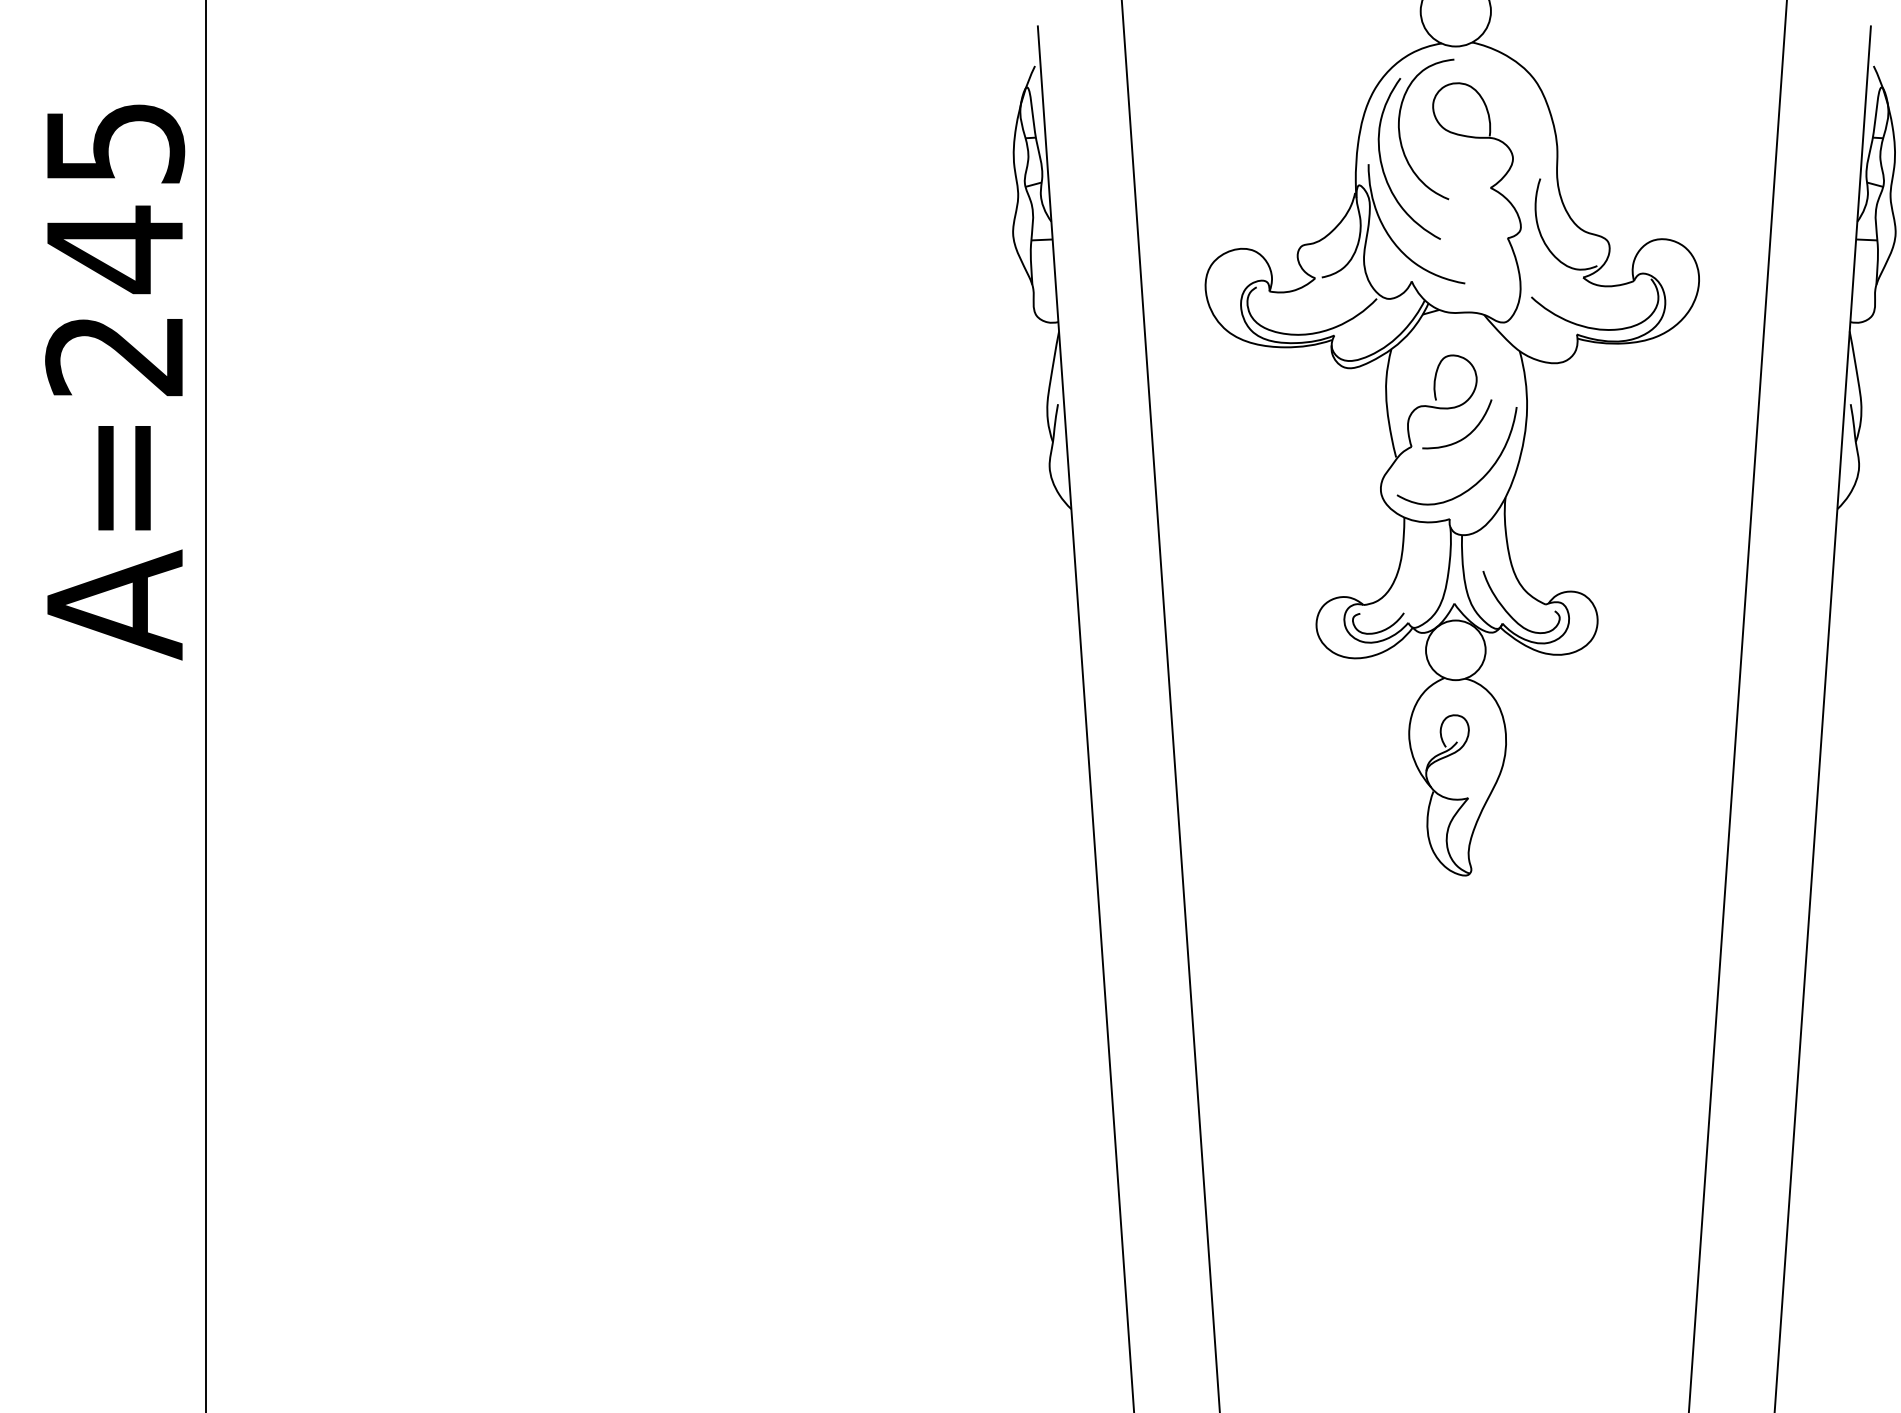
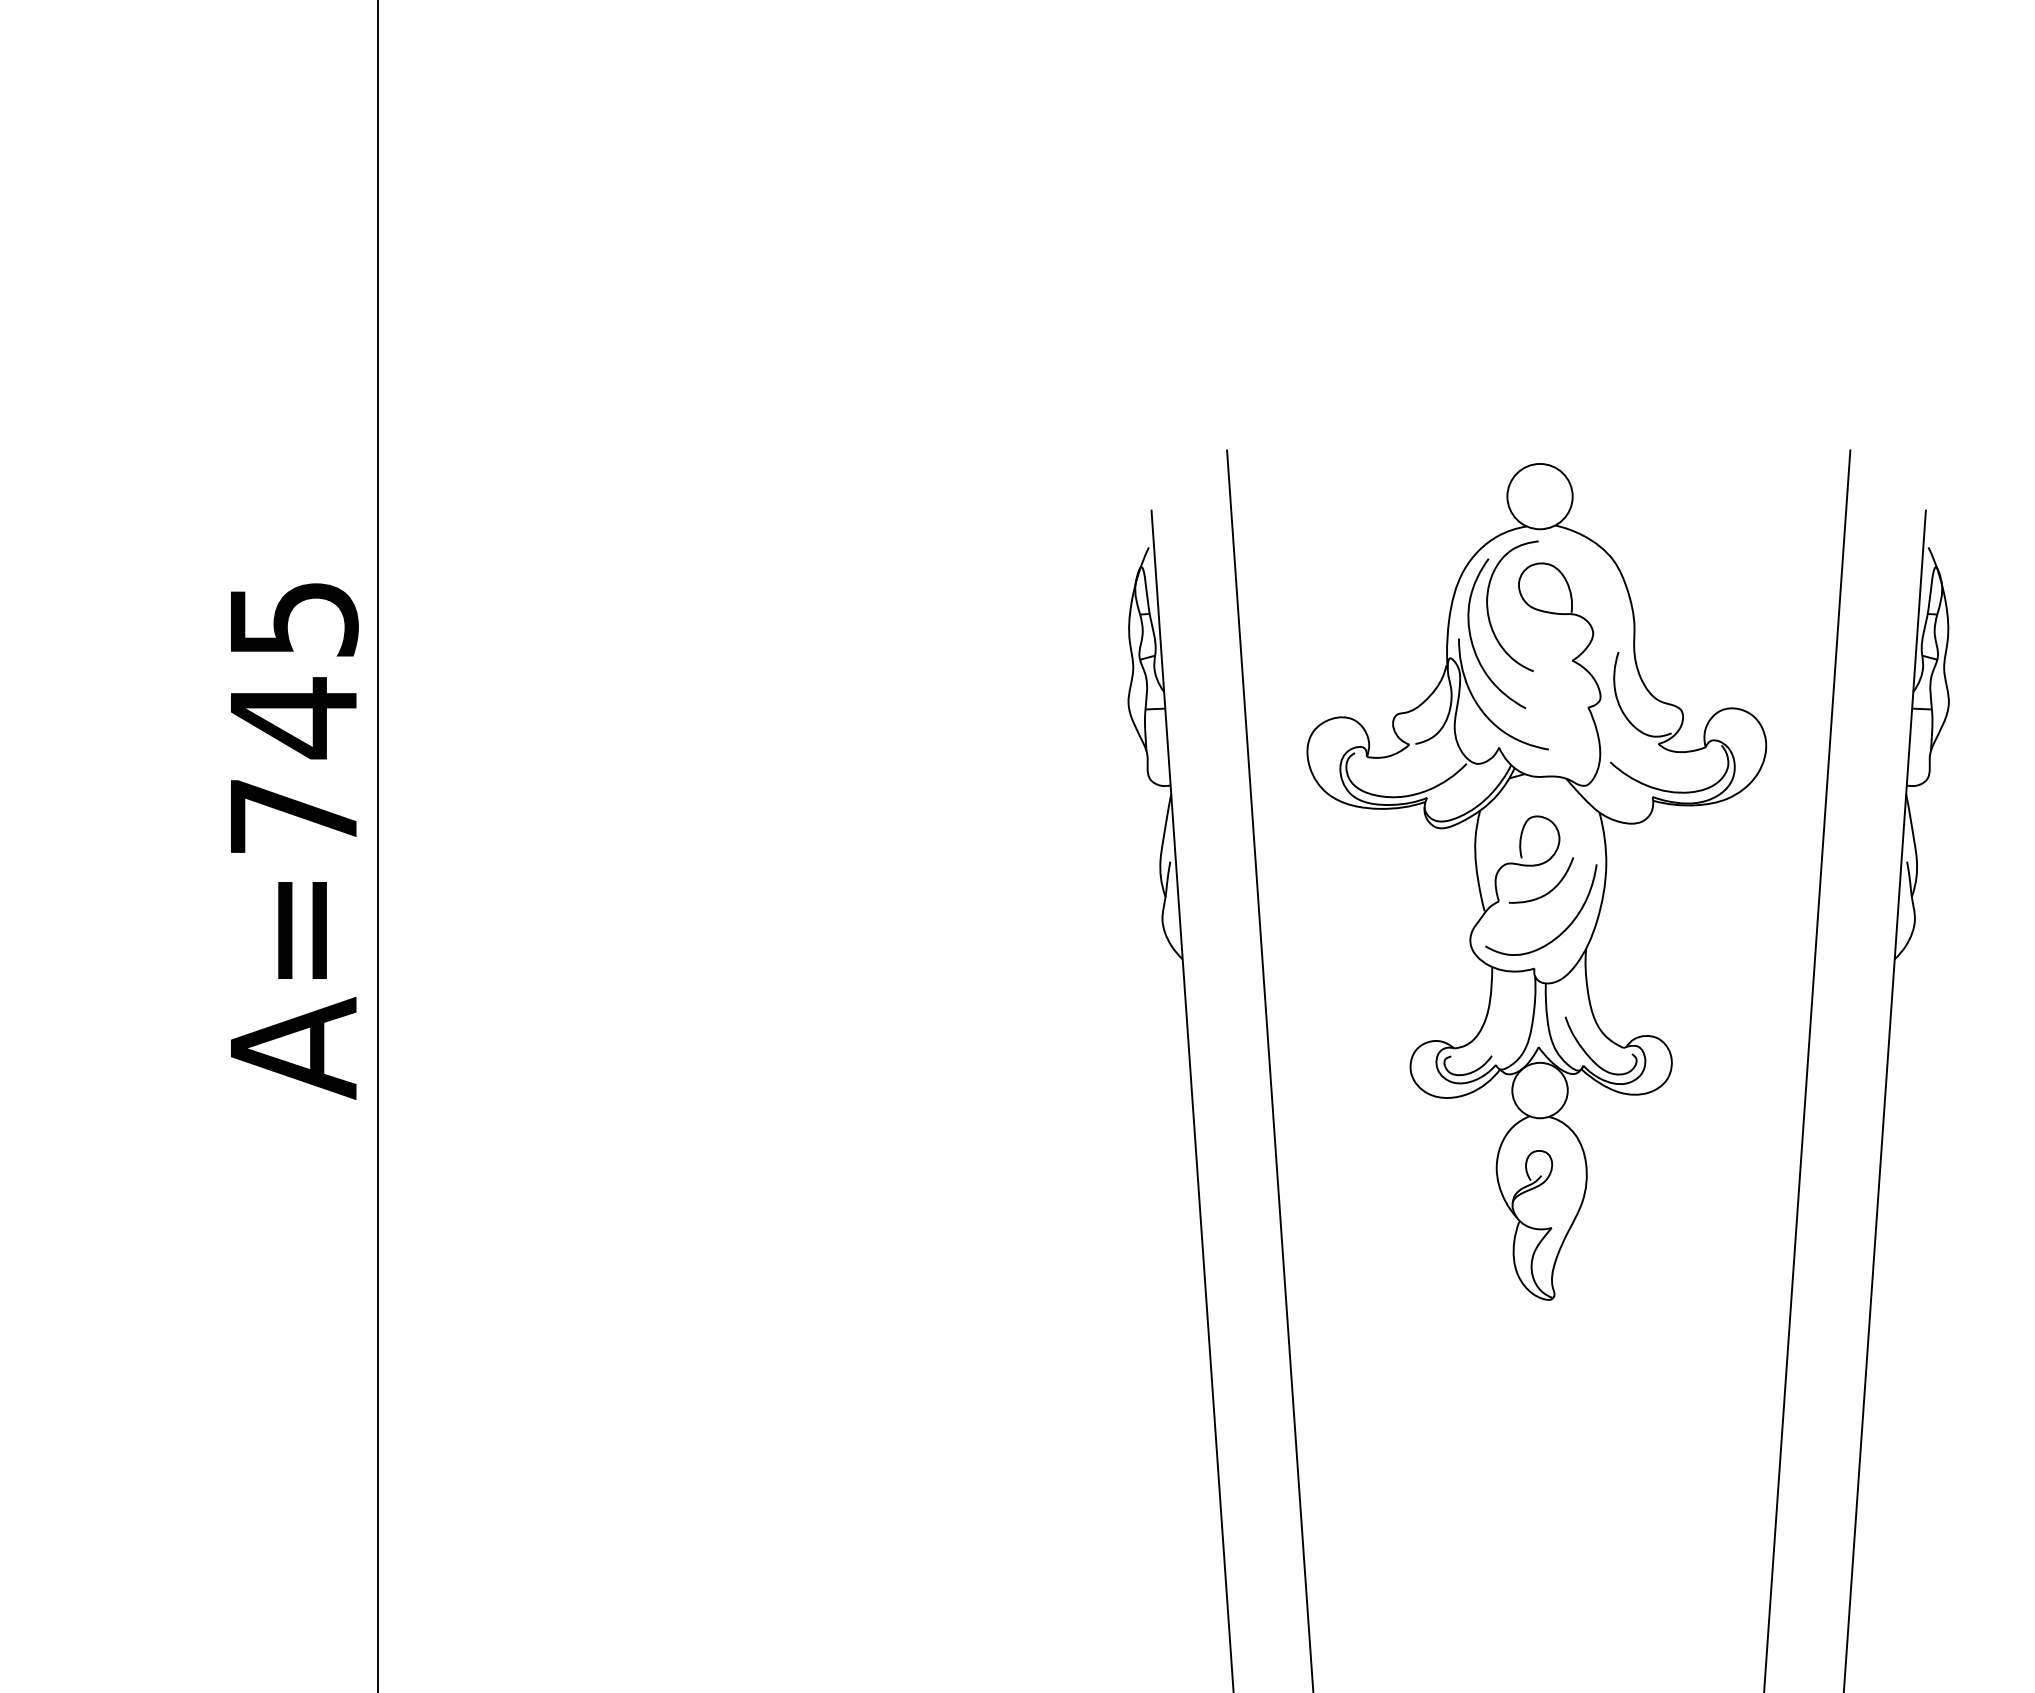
text: (113, 356) -> (292, 817), A=245 -> A=745

